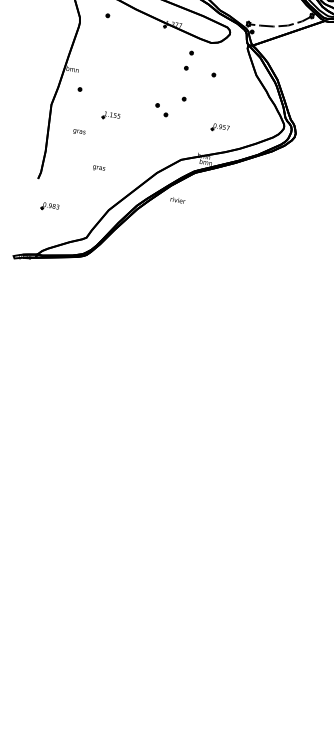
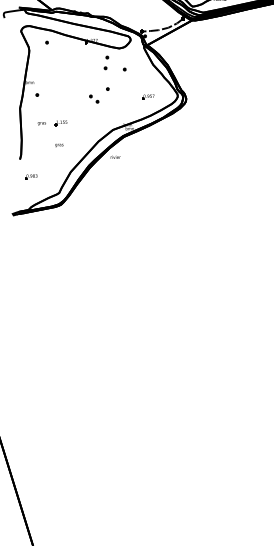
part: (110, 116) -> (60, 123), moved
part: (220, 127) -> (148, 96), moved

